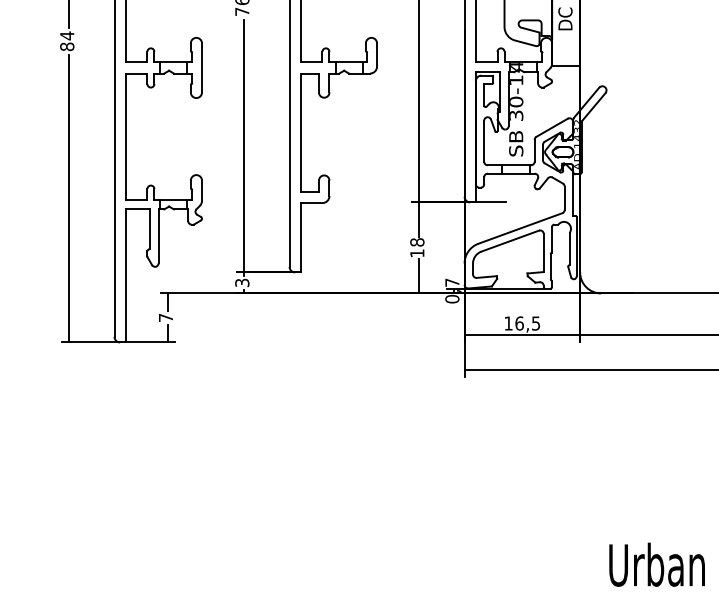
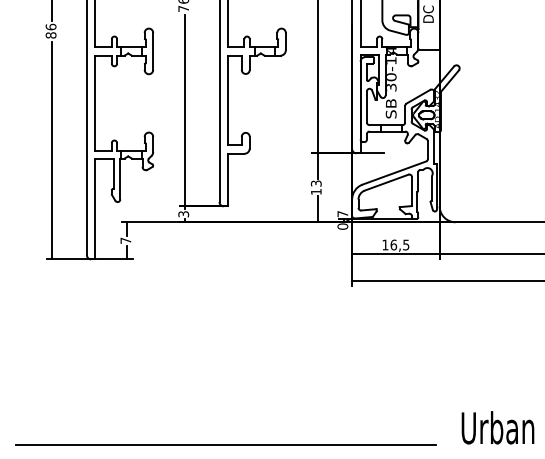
text: (67, 35) -> (51, 26), 84 -> 86
text: (417, 242) -> (316, 183), 18 -> 13
line: (298, 587) -> (226, 445), added

